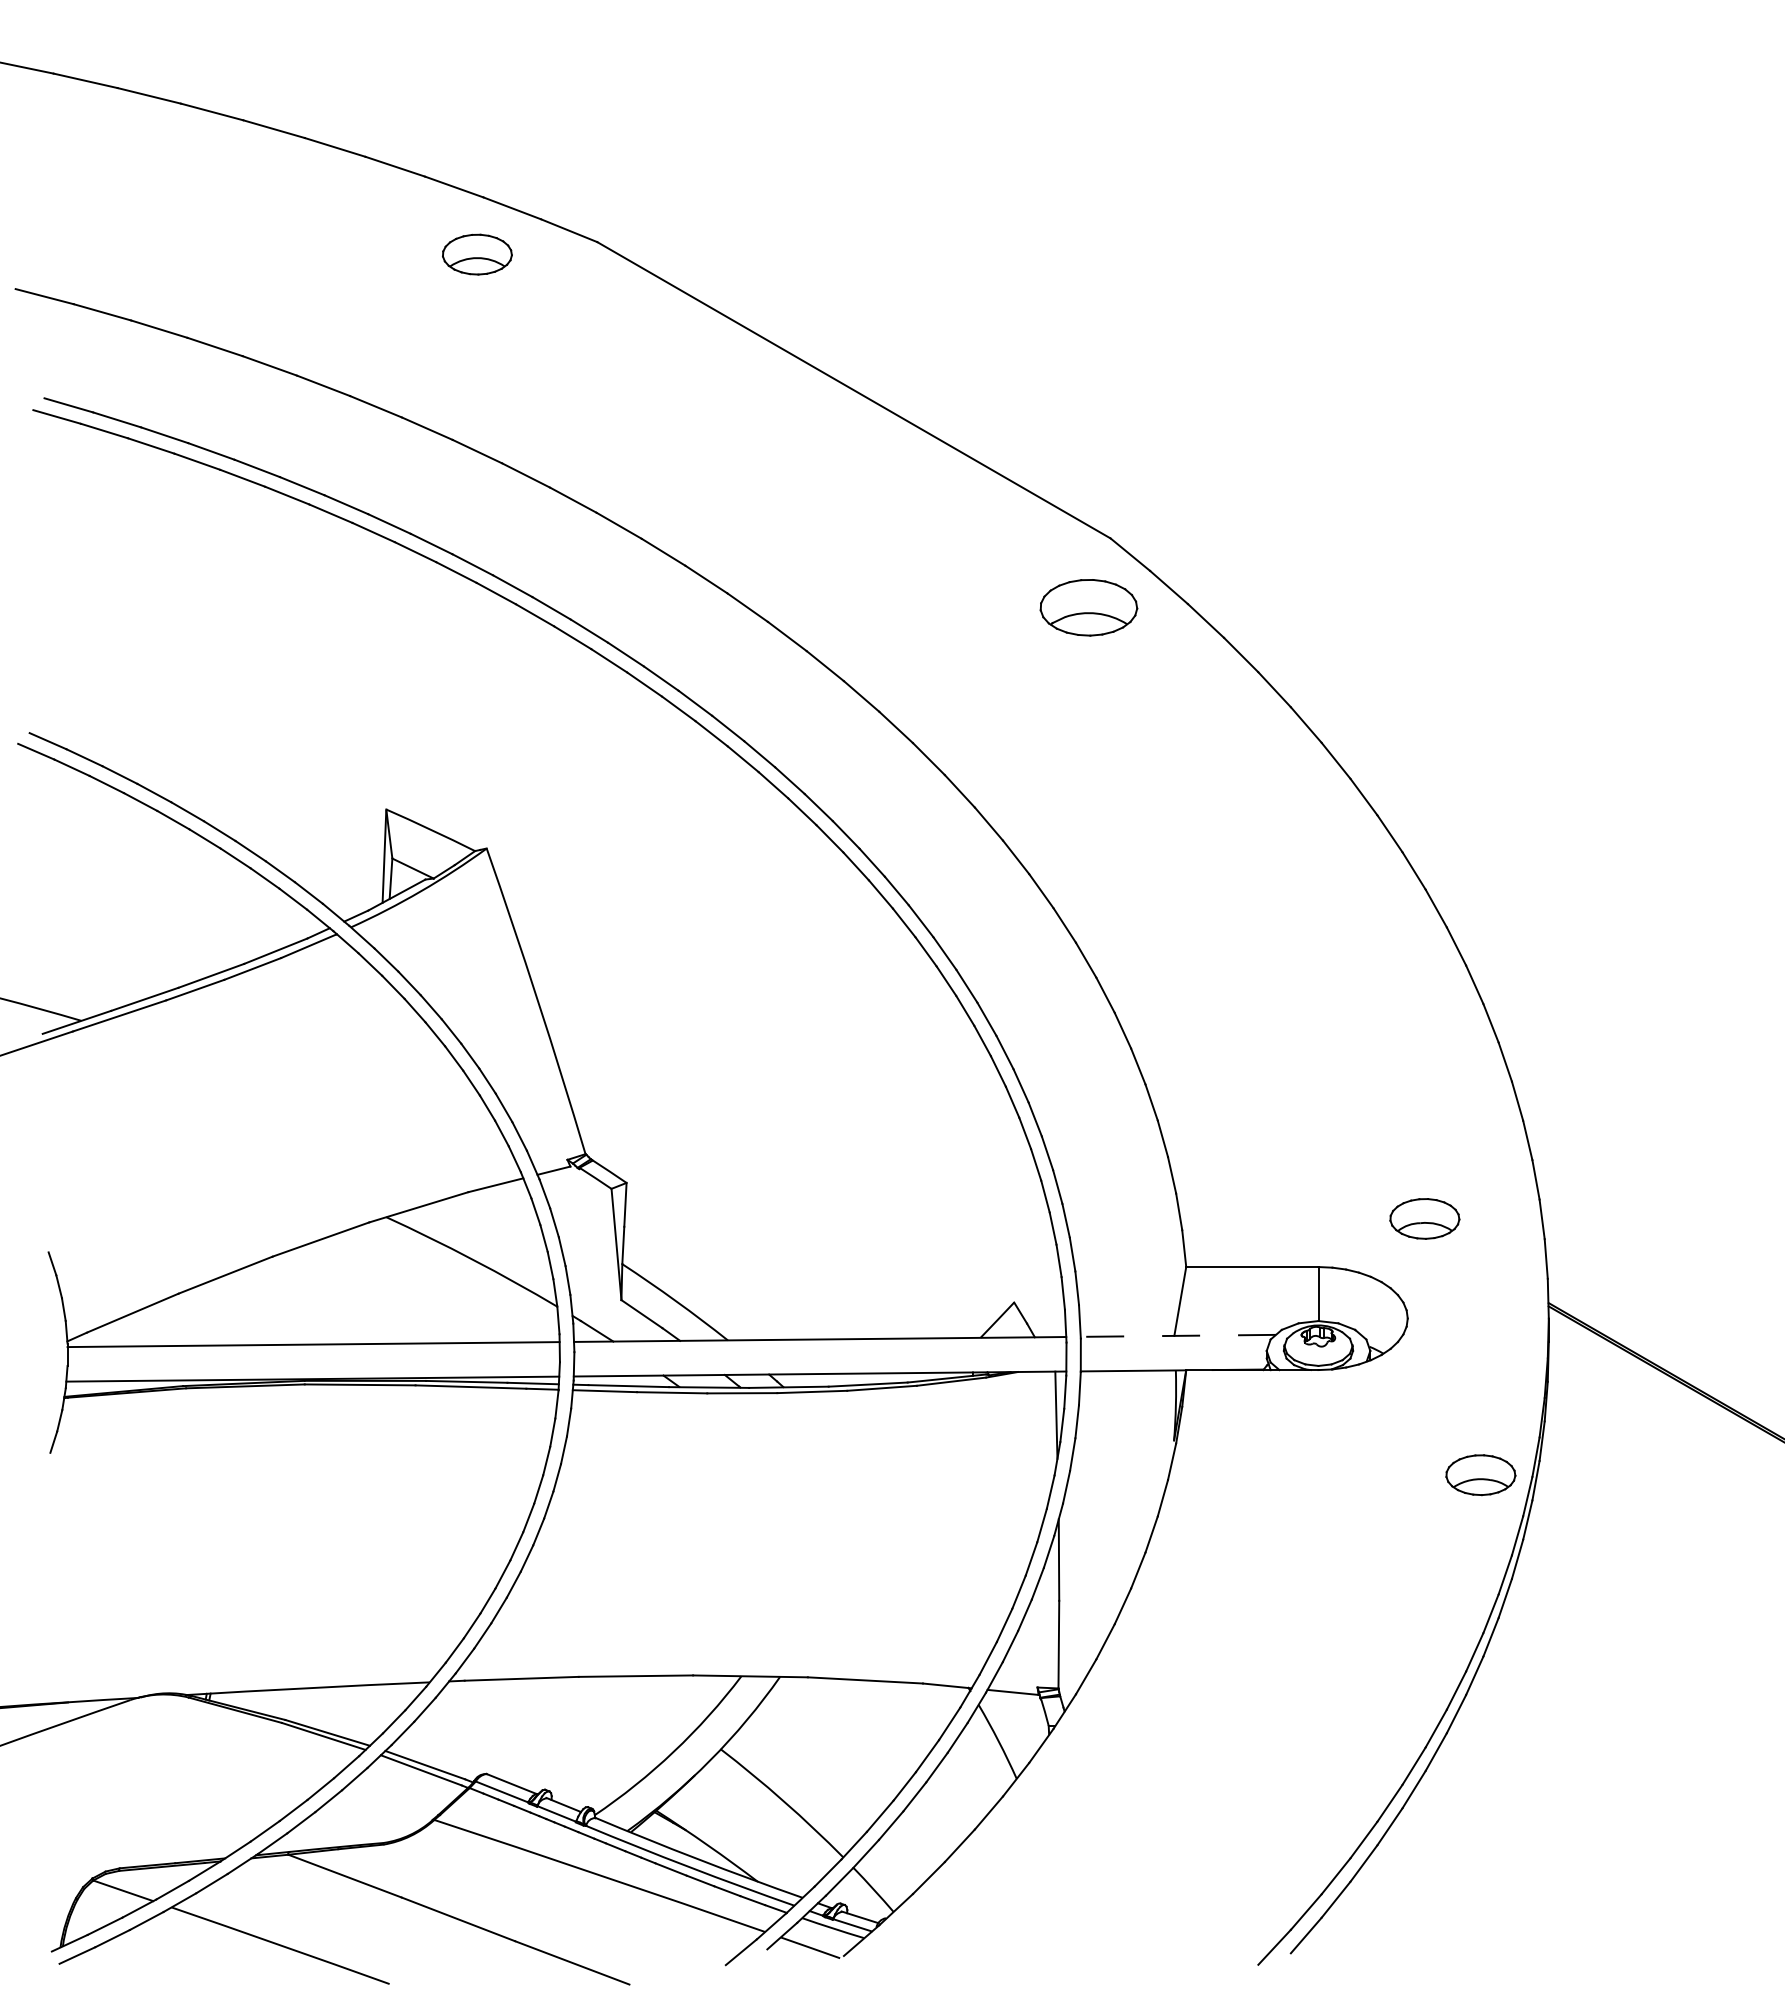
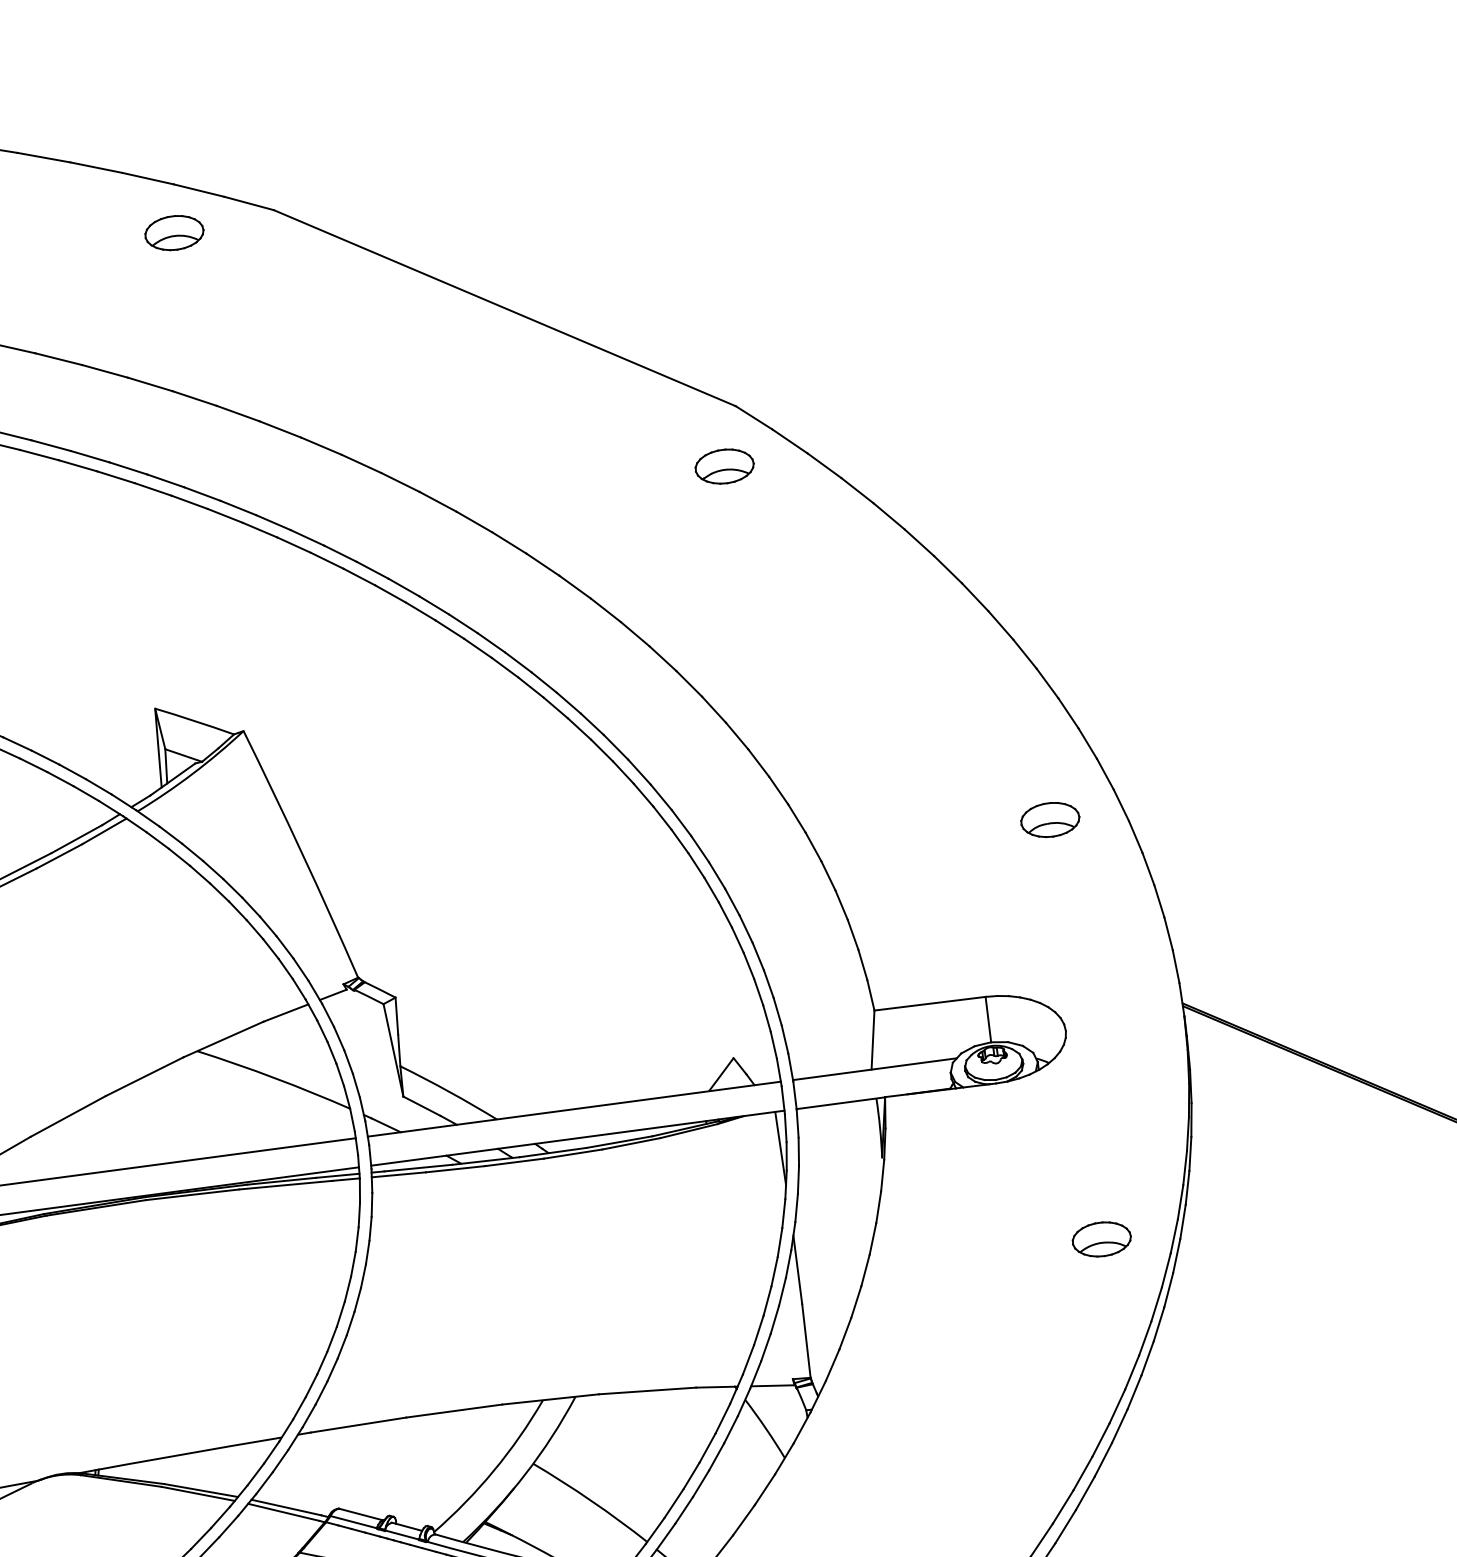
part: (1088, 607) -> (724, 466), size x0.71
part: (1424, 1218) -> (1049, 819), moved
line: (1178, 1335) -> (875, 1068), dashed -> solid
part: (1480, 1475) -> (1101, 1239), moved

